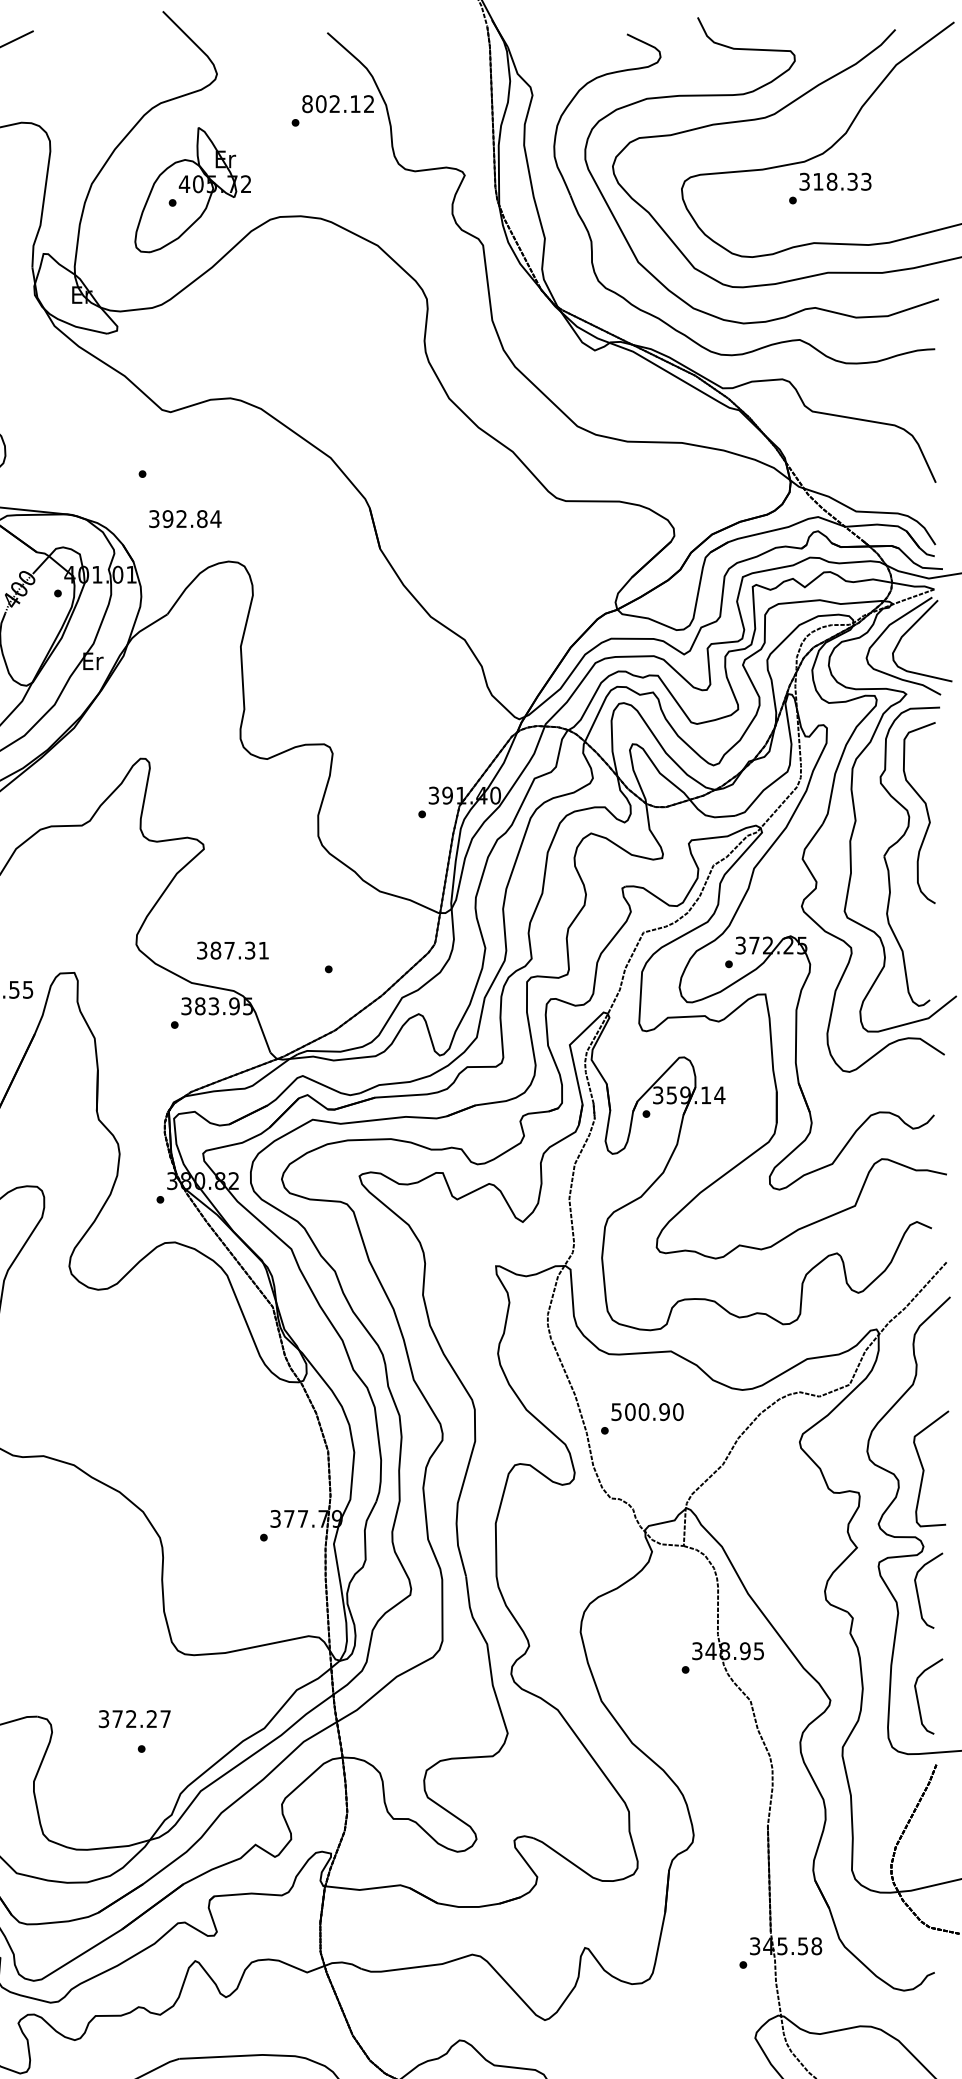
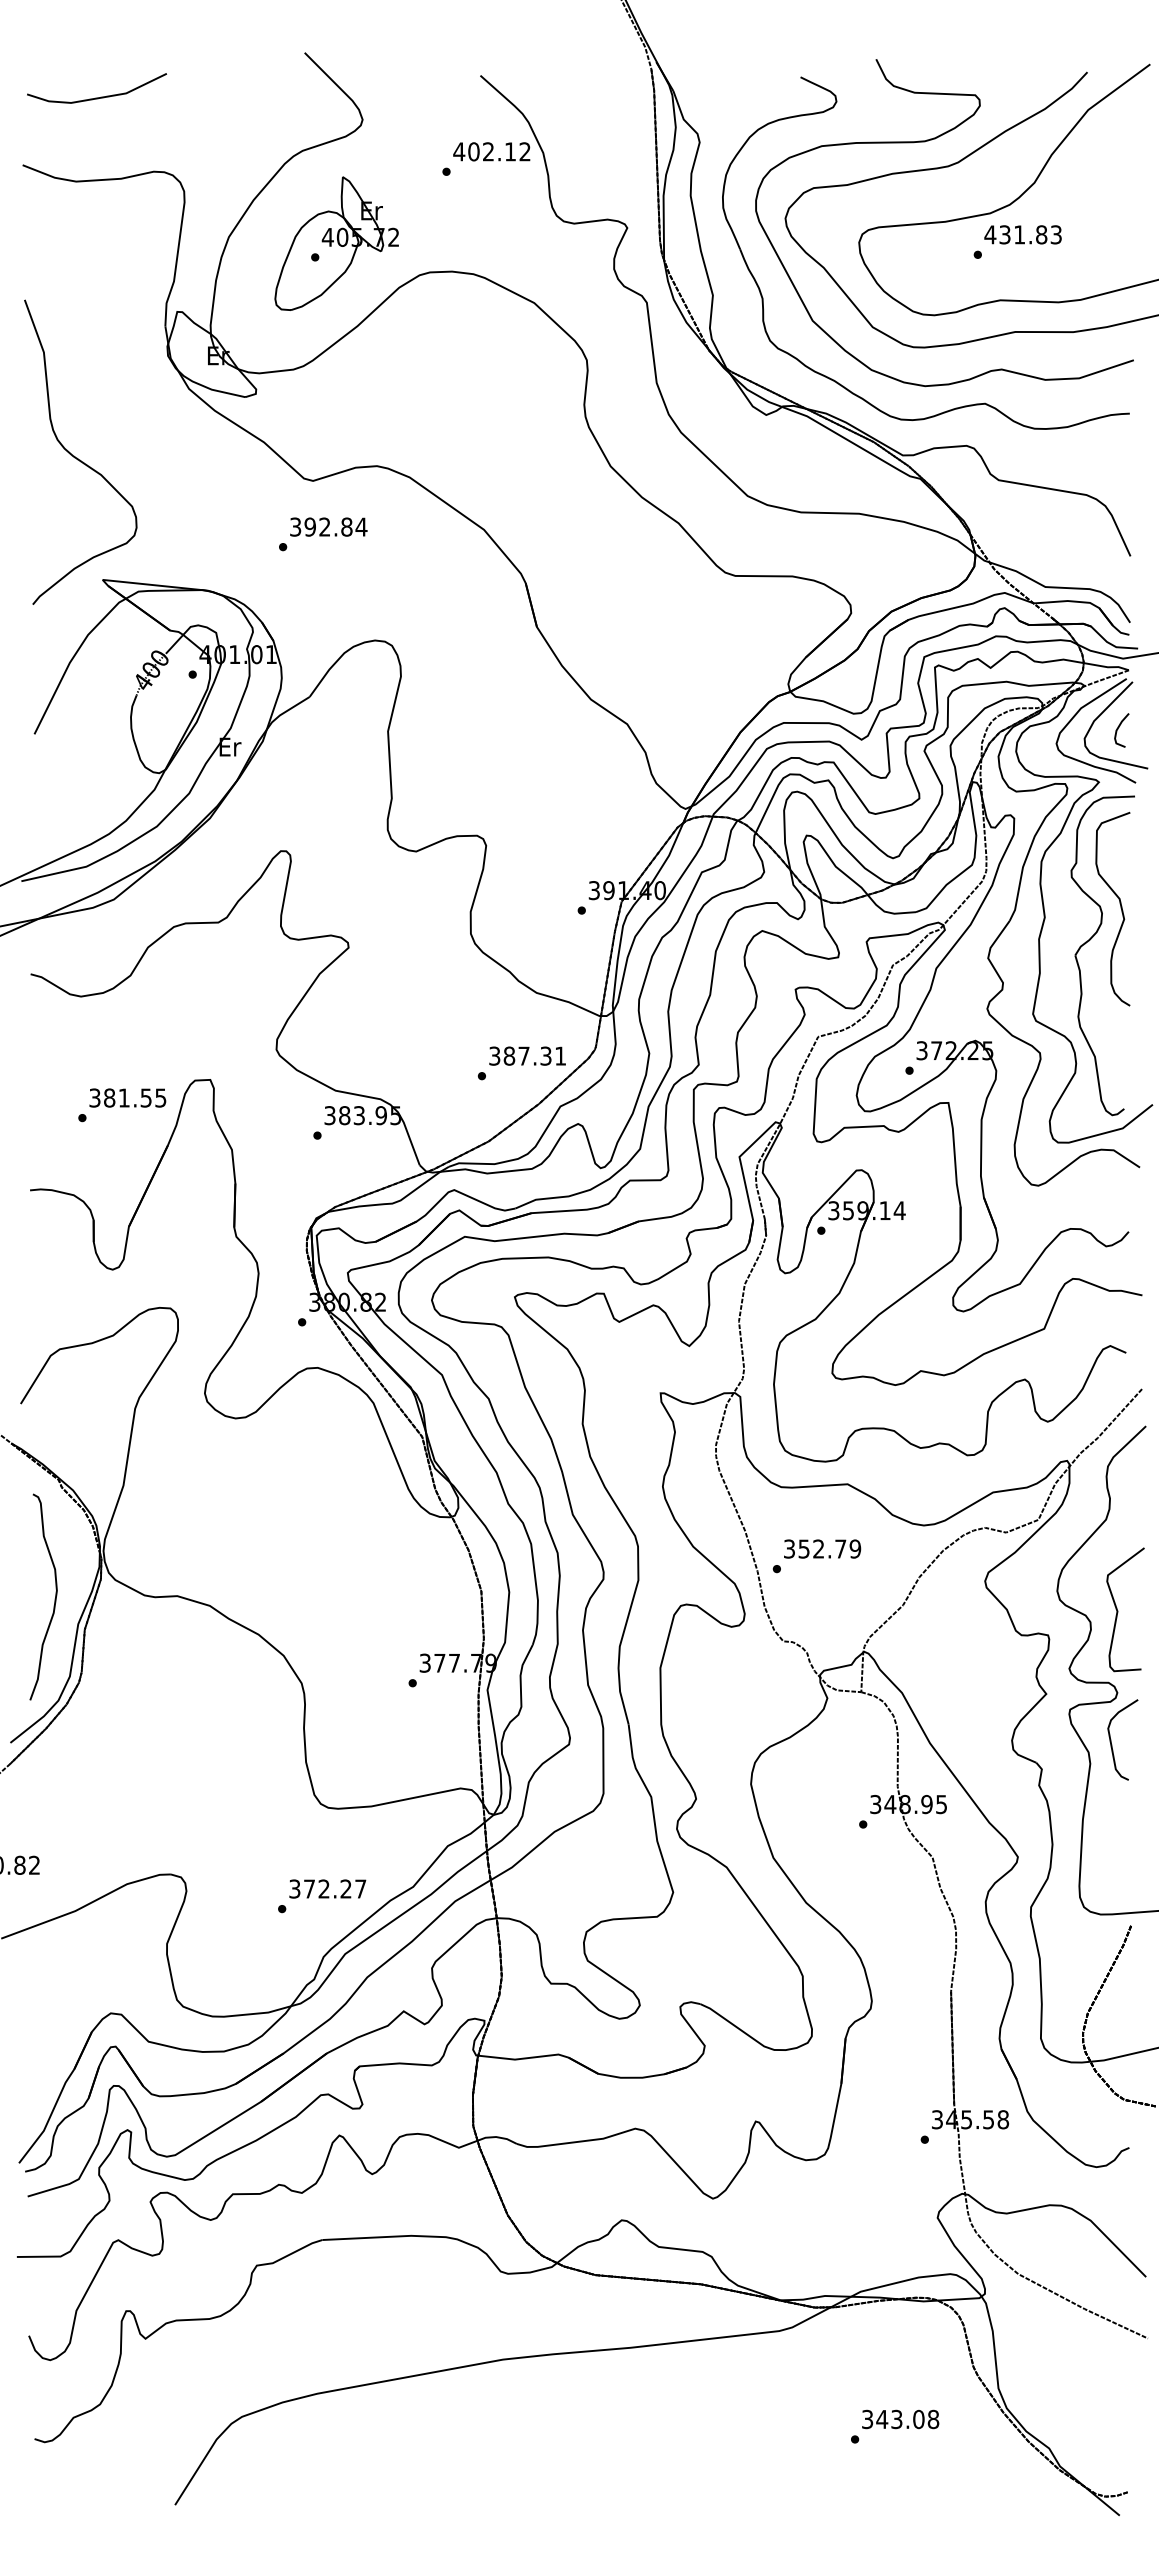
text: (307, 103) -> (459, 151), 802.12 -> 402.12
text: (828, 181) -> (1015, 234), 318.33 -> 431.83
text: (185, 518) -> (328, 526), moved
curve: (924, 644) -> (1118, 729), added
text: (232, 950) -> (527, 1055), moved
text: (647, 1411) -> (822, 1548), 500.90 -> 352.79
curve: (918, 1696) -> (1111, 1852), removed
text: (134, 1718) -> (327, 1888), moved

